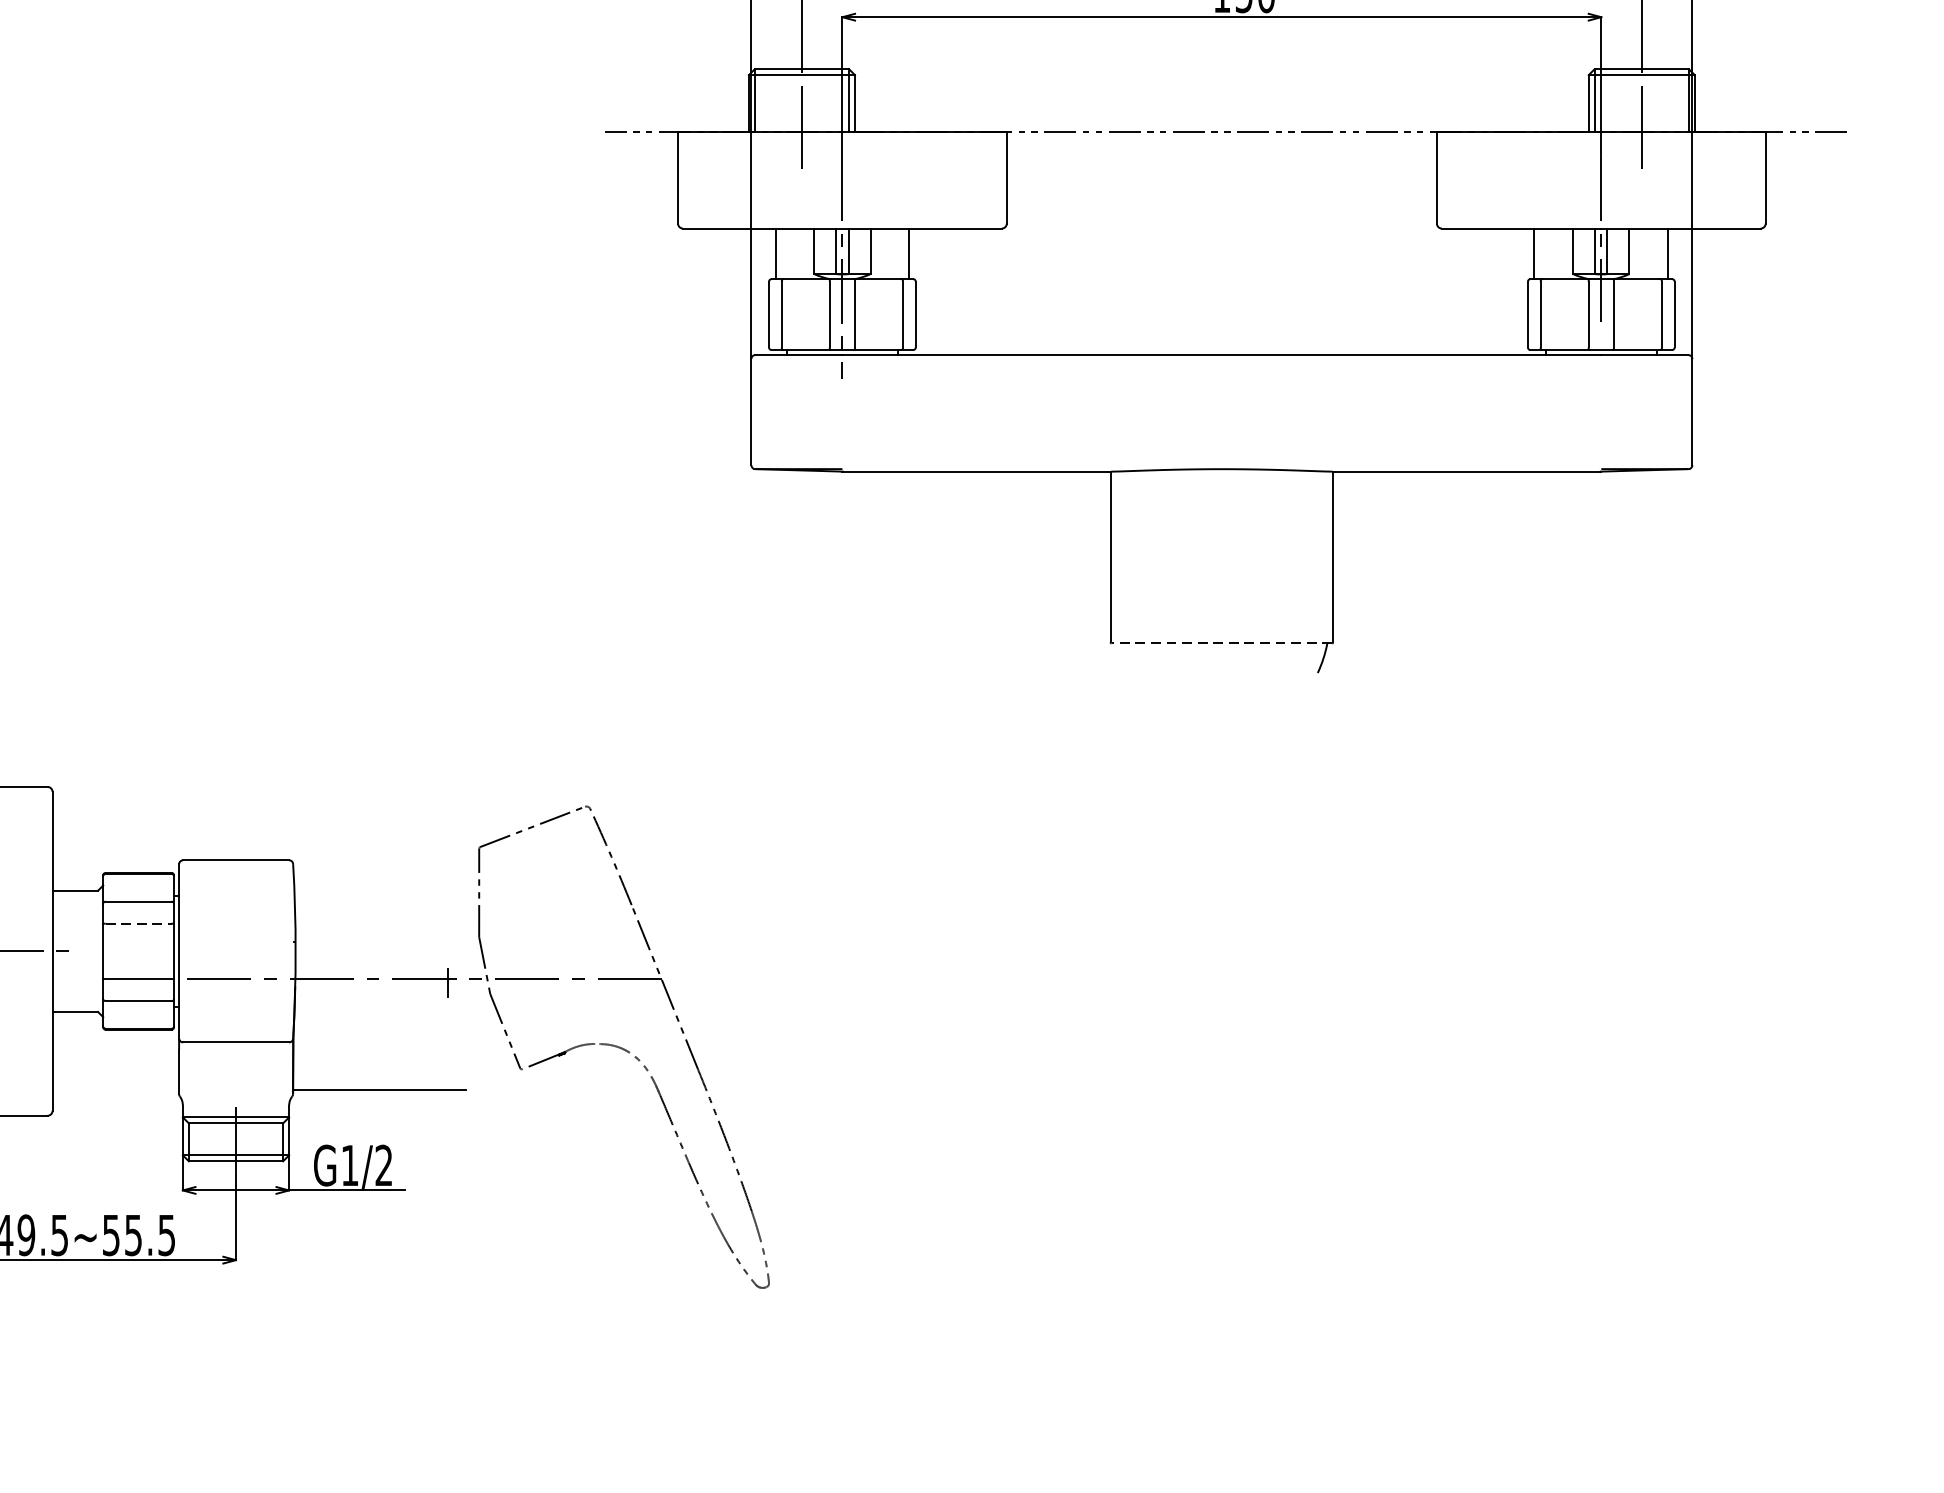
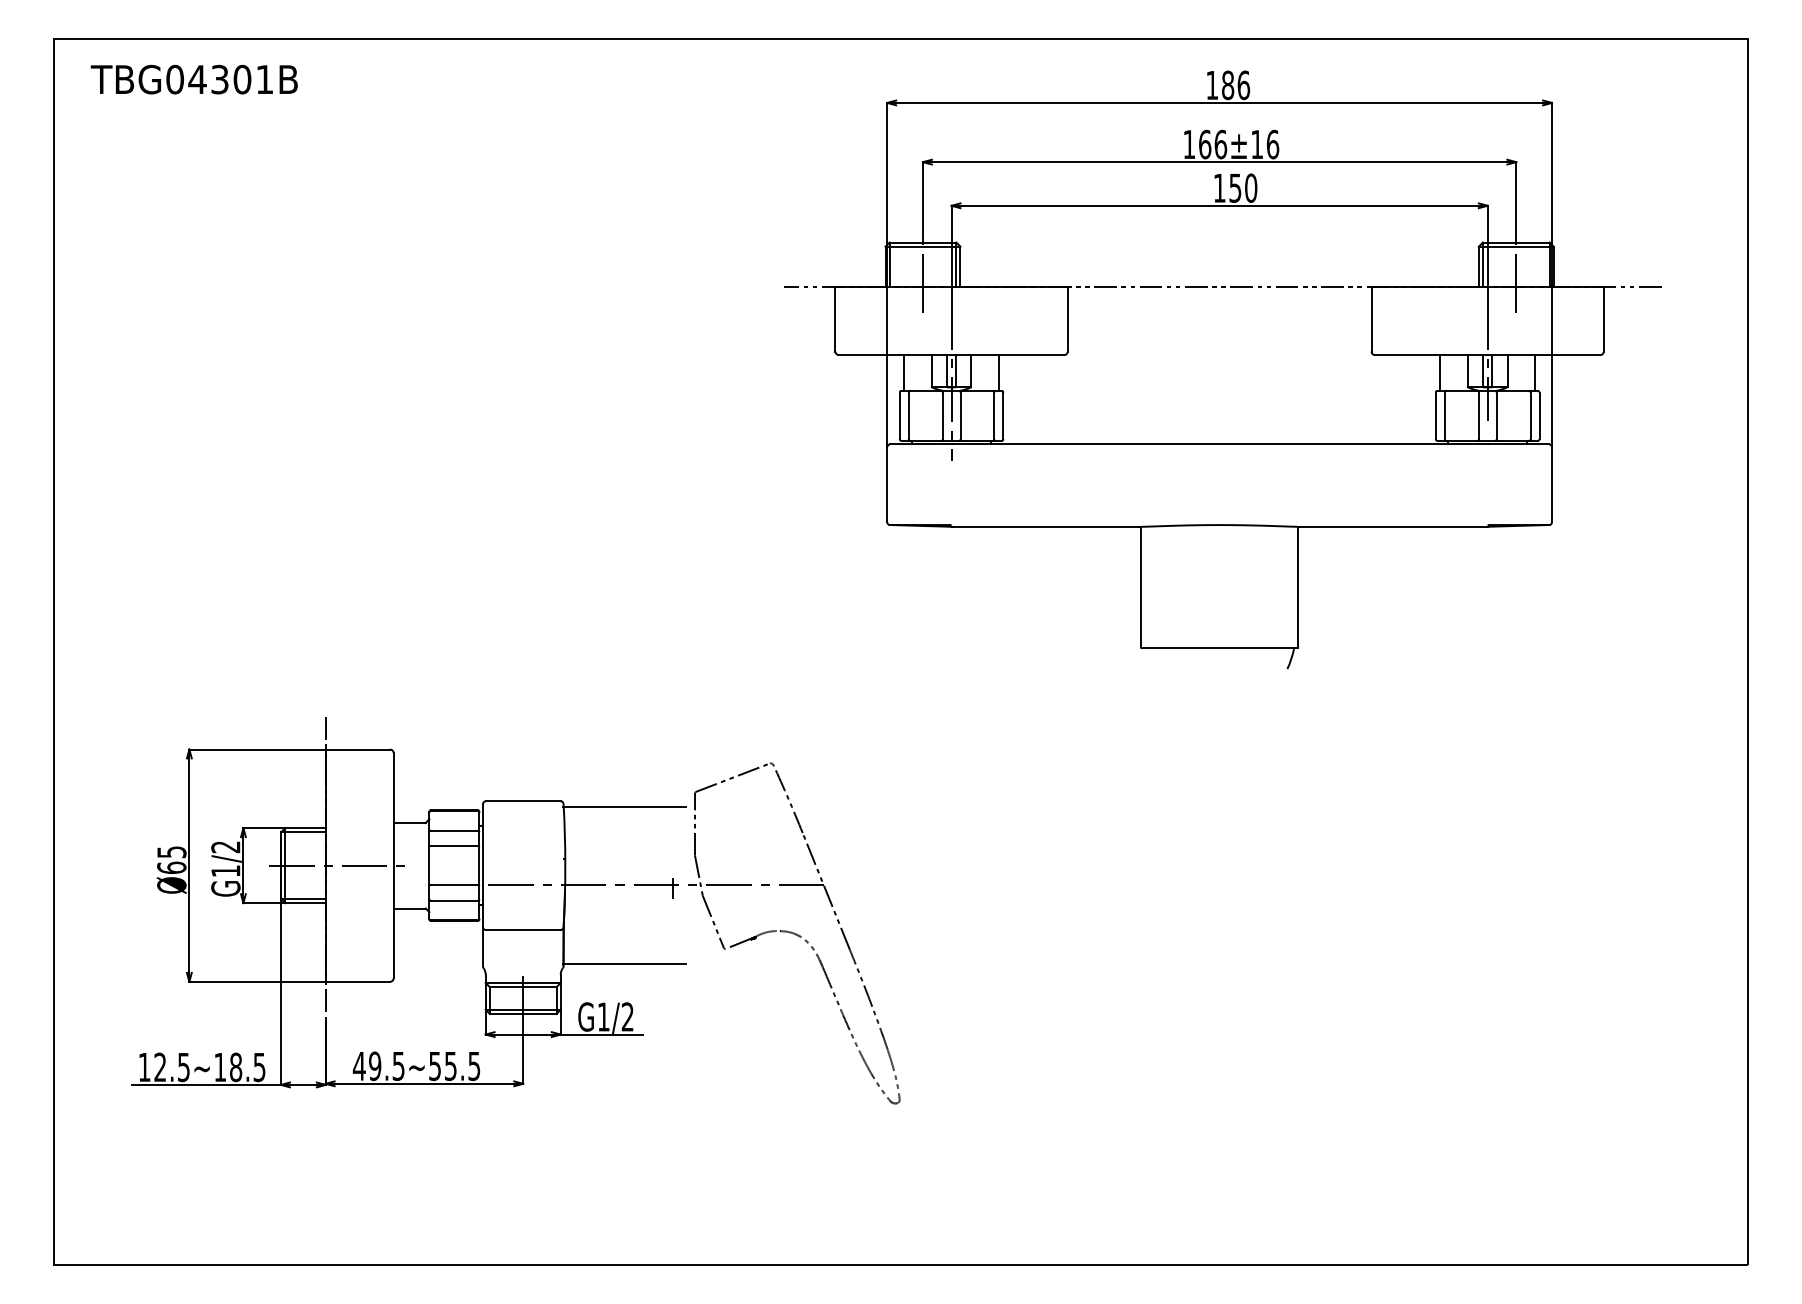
line: (1221, 643) -> (1219, 648), dashed -> solid
line: (379, 867) -> (624, 806), added
line: (138, 924) -> (454, 846), dashed -> solid

